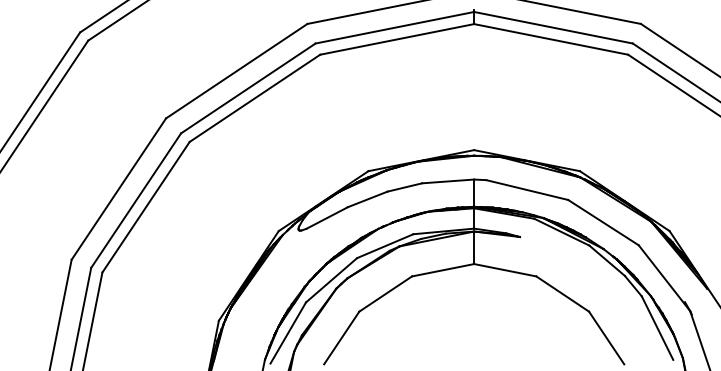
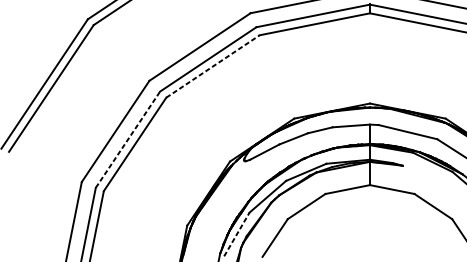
line: (254, 98) -> (212, 66), solid -> dashed
line: (136, 200) -> (128, 139), solid -> dashed
line: (288, 332) -> (237, 234), solid -> dashed

